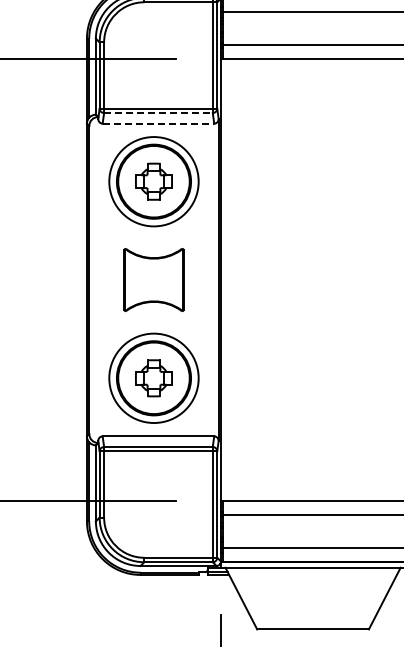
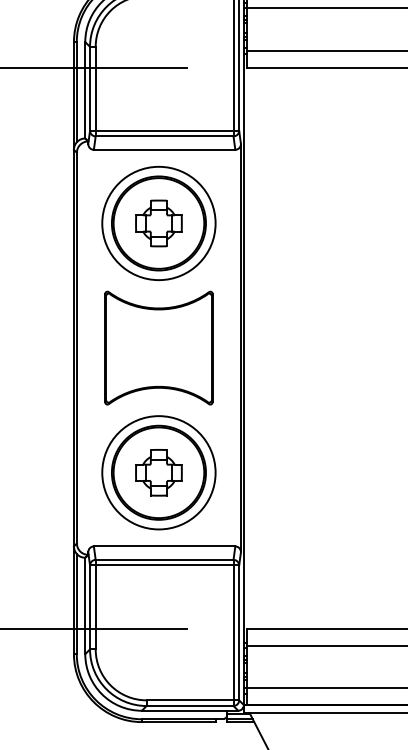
line: (158, 113) -> (164, 136), dashed -> solid
line: (158, 123) -> (164, 149), dashed -> solid
part: (153, 279) -> (158, 347), size x1.43

